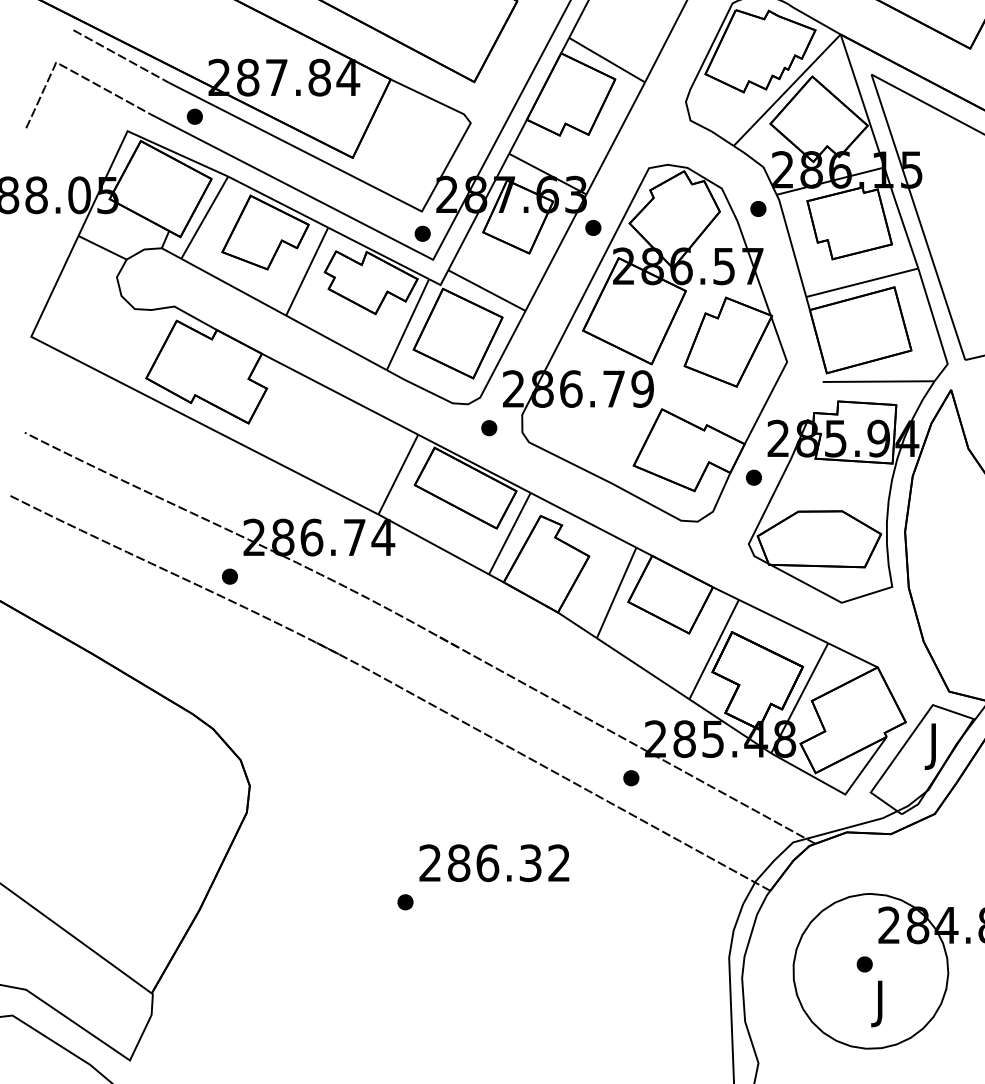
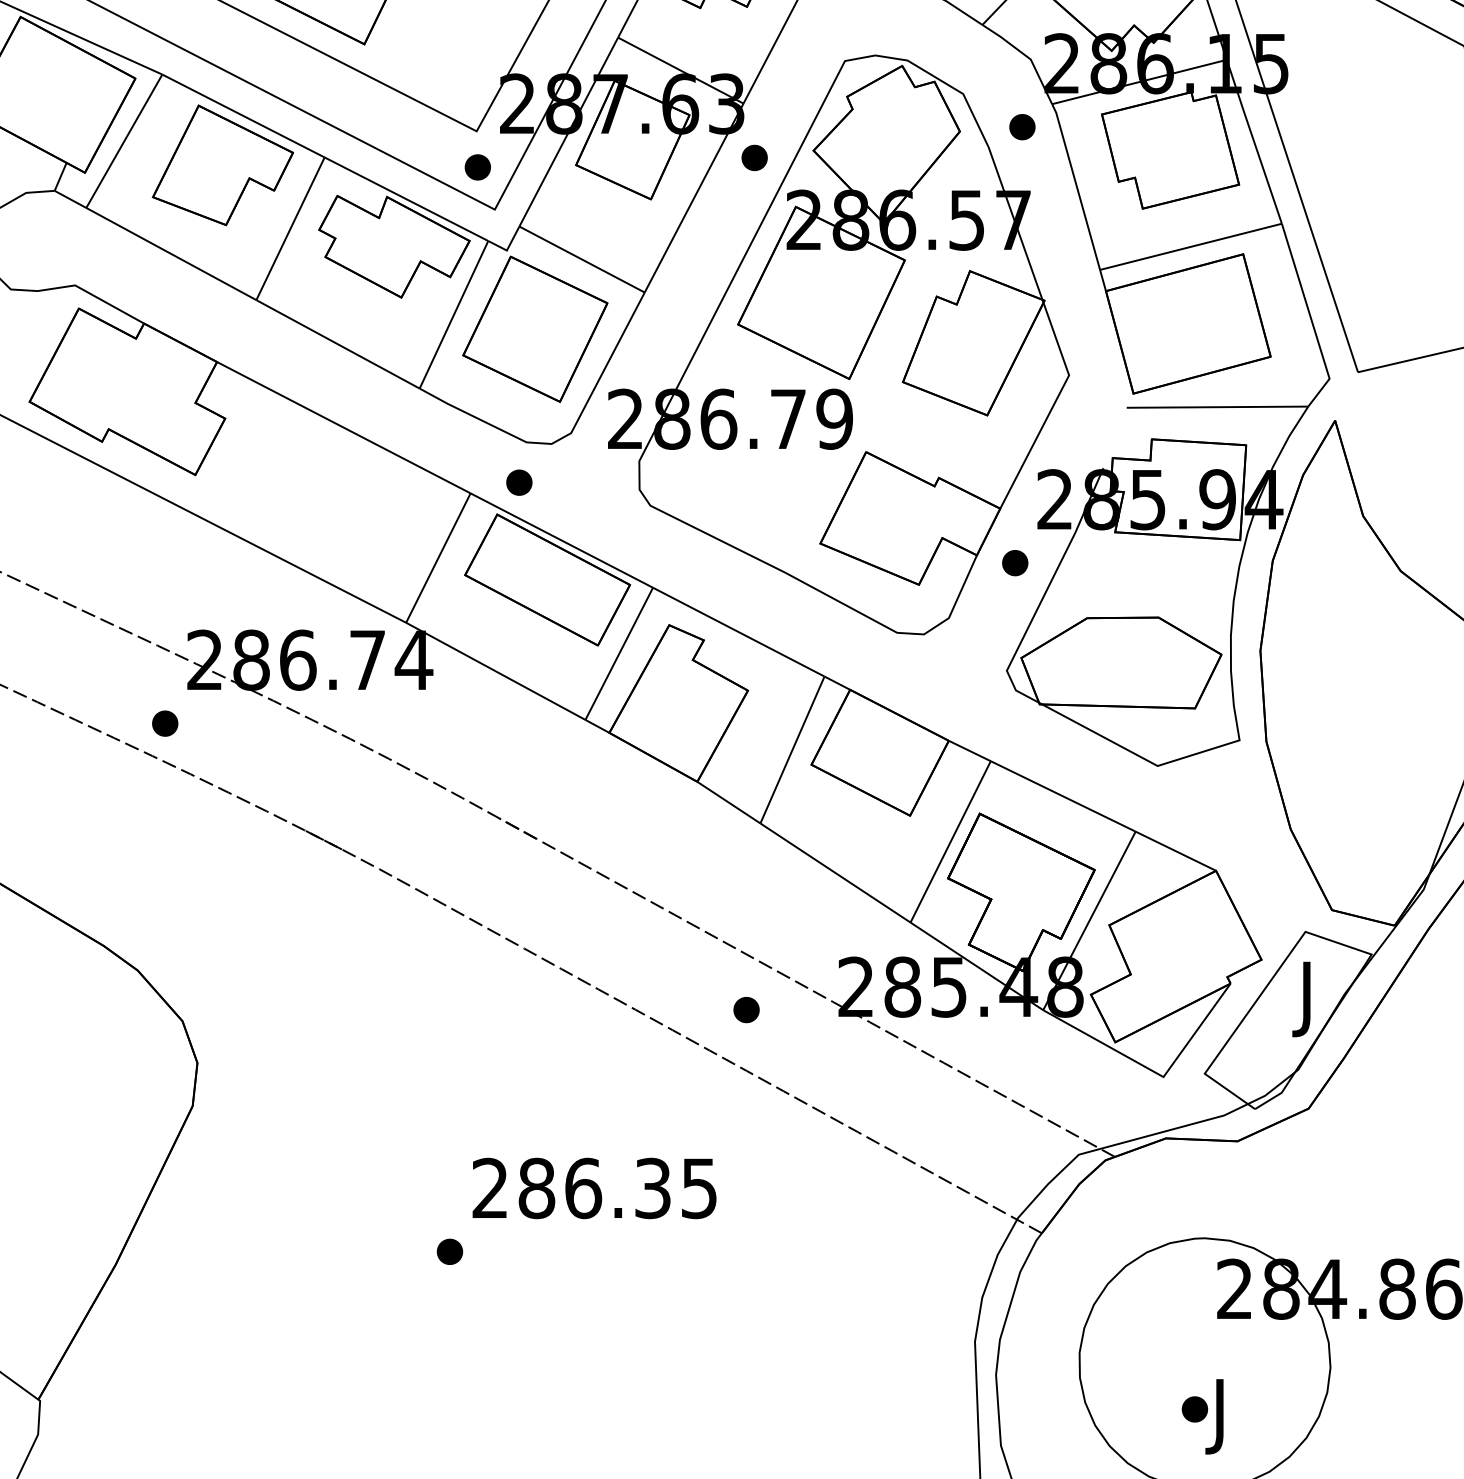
part: (489, 428) -> (519, 483), moved
part: (631, 778) -> (746, 1010), moved
text: (558, 863) -> (698, 1188), 286.32 -> 286.35
part: (864, 964) -> (1194, 1409), moved

